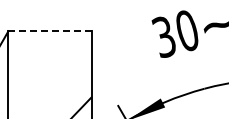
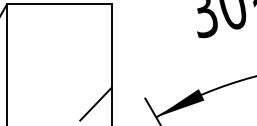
line: (50, 31) -> (59, 4), dashed -> solid

